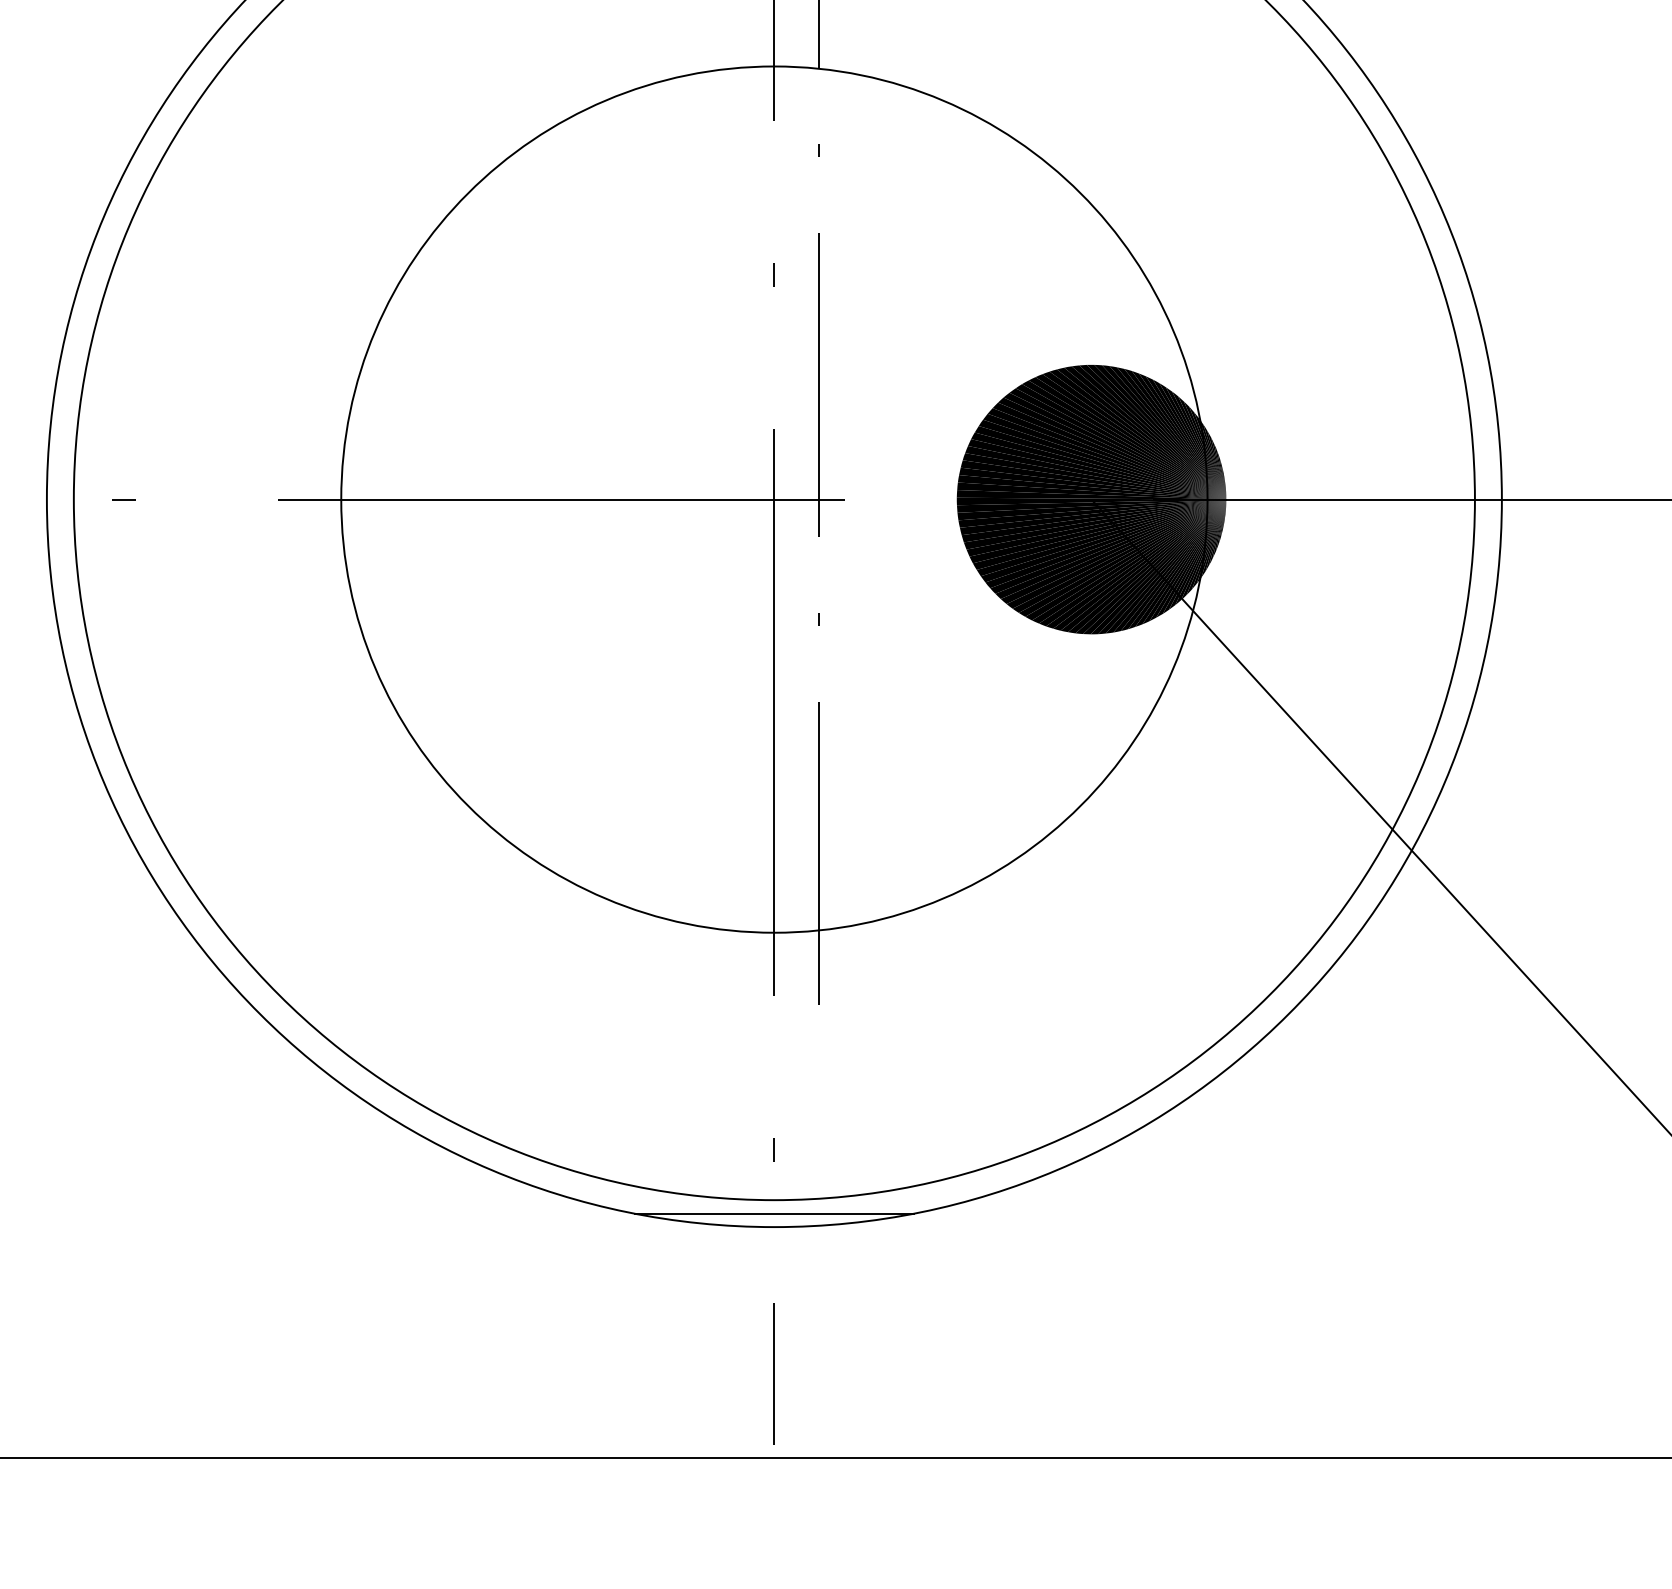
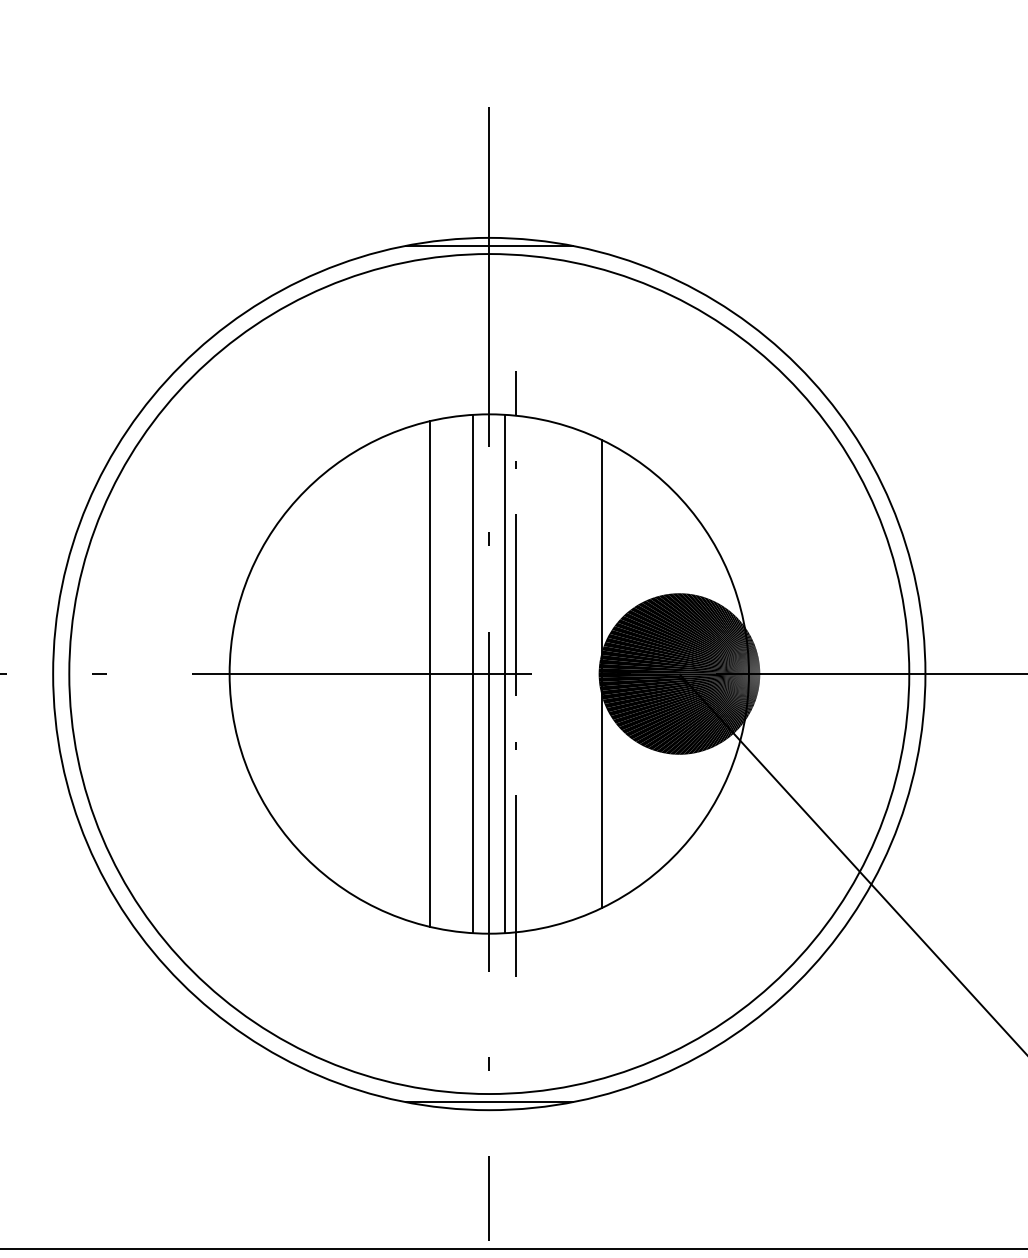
line: (674, 498) -> (429, 673), added
line: (748, 498) -> (473, 673), added
line: (801, 498) -> (505, 673), added
line: (963, 498) -> (602, 673), added

